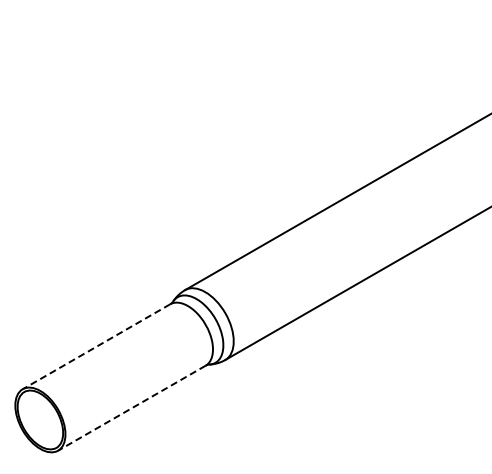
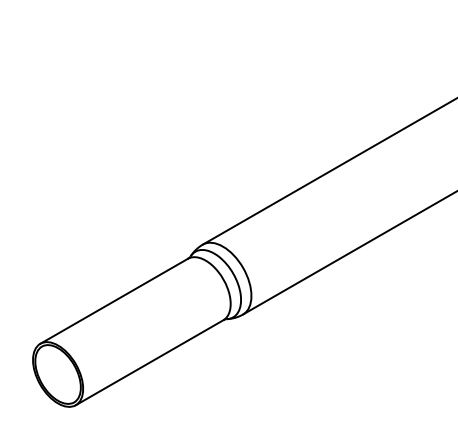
line: (96, 347) -> (114, 302), dashed -> solid
line: (131, 408) -> (149, 363), dashed -> solid

